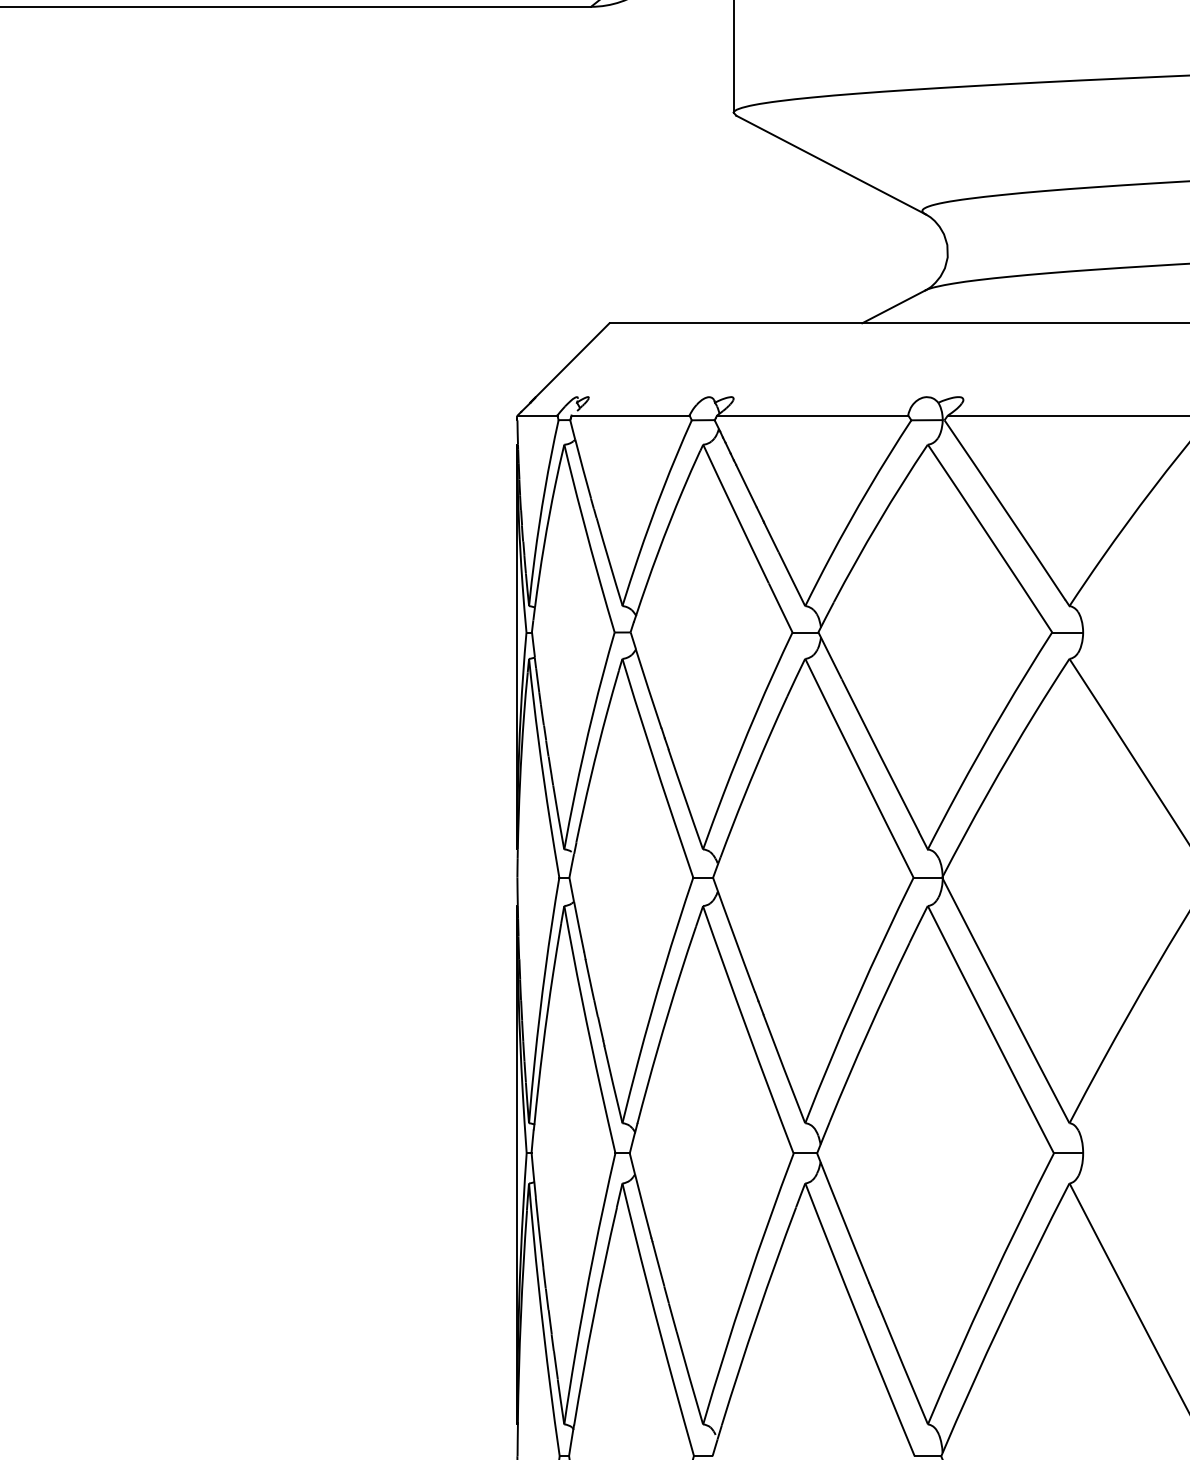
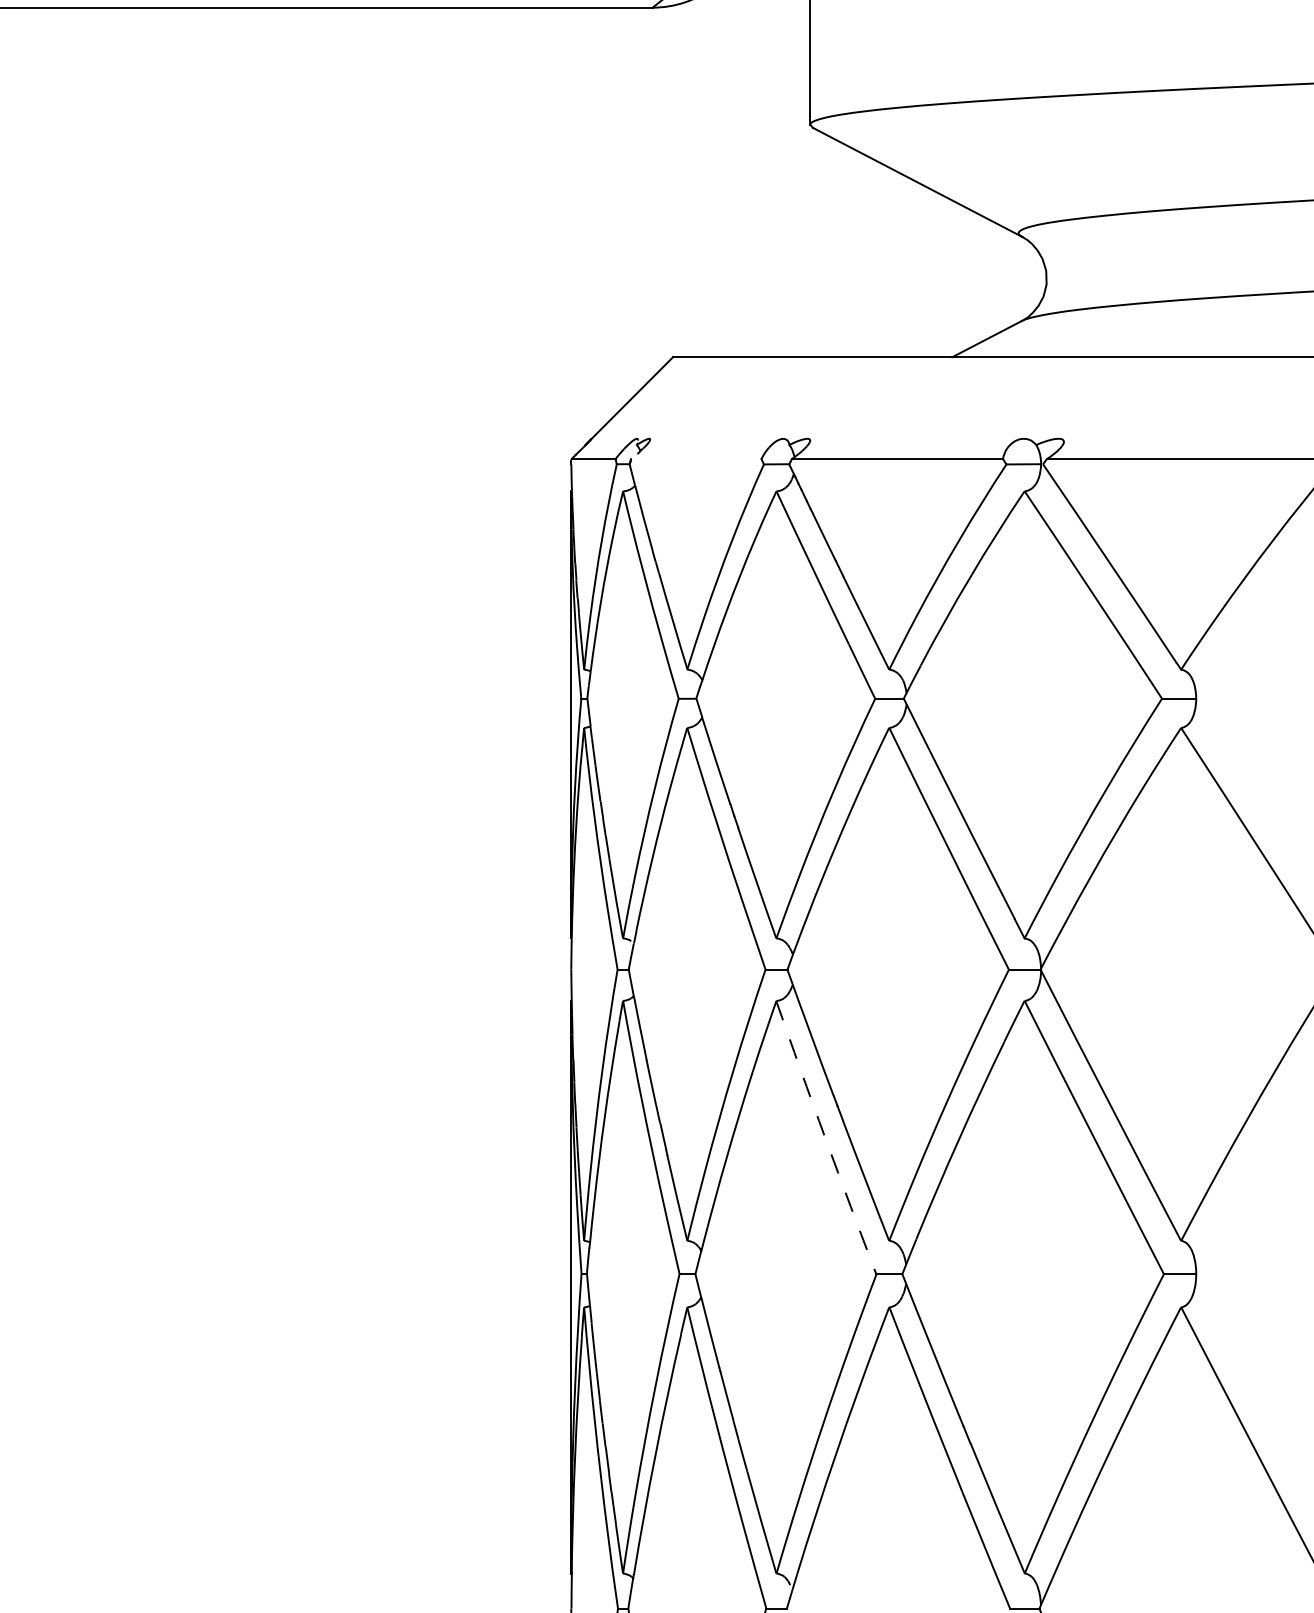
line: (630, 415) -> (696, 459), removed
arc: (747, 1029) -> (825, 1137), solid -> dashed

